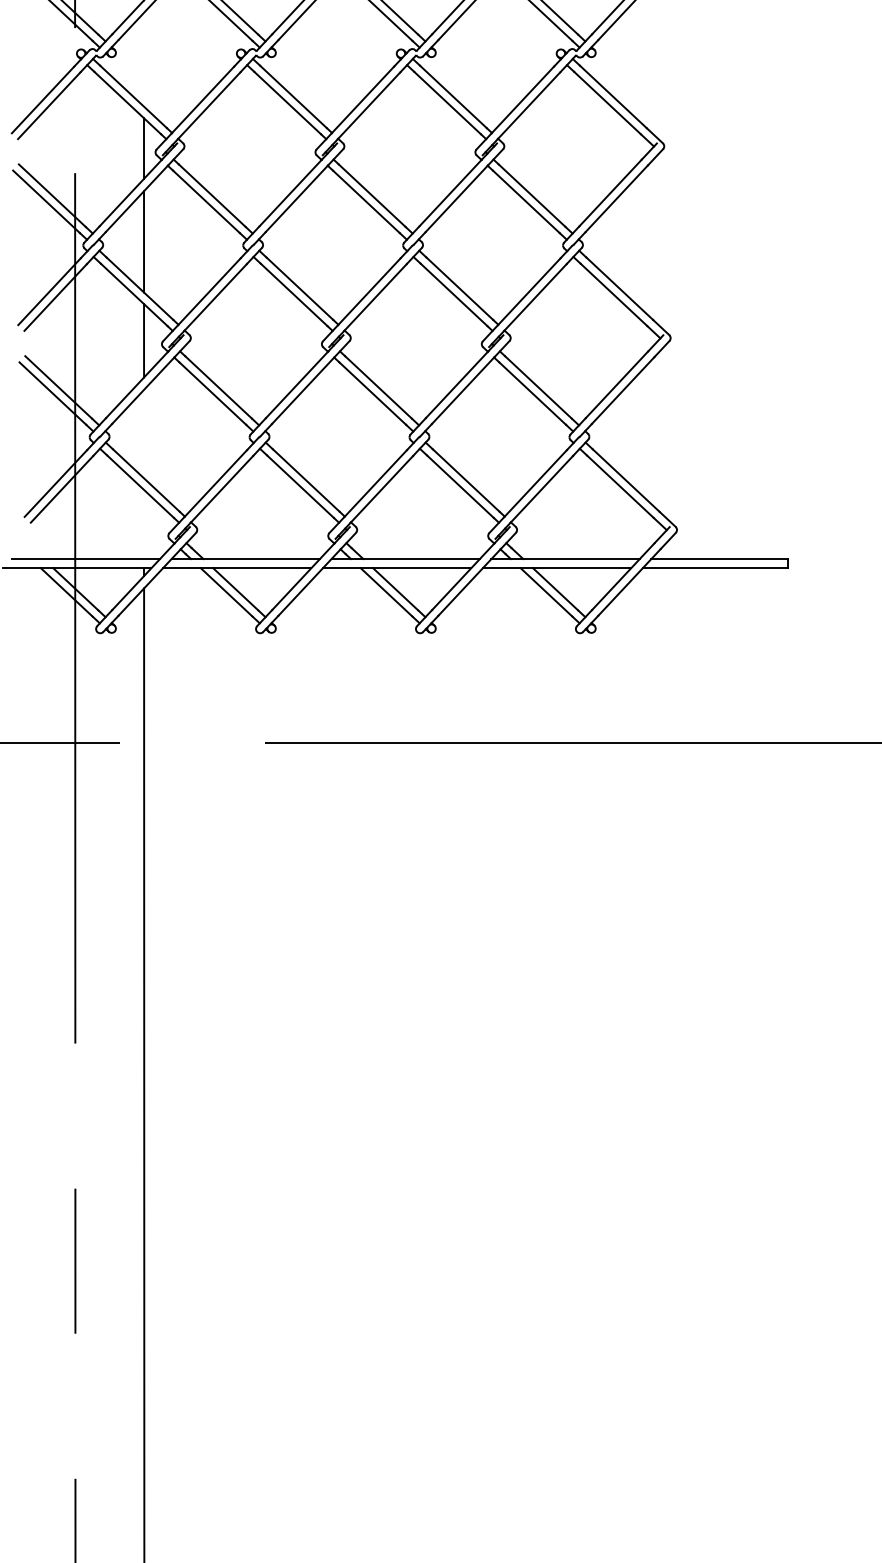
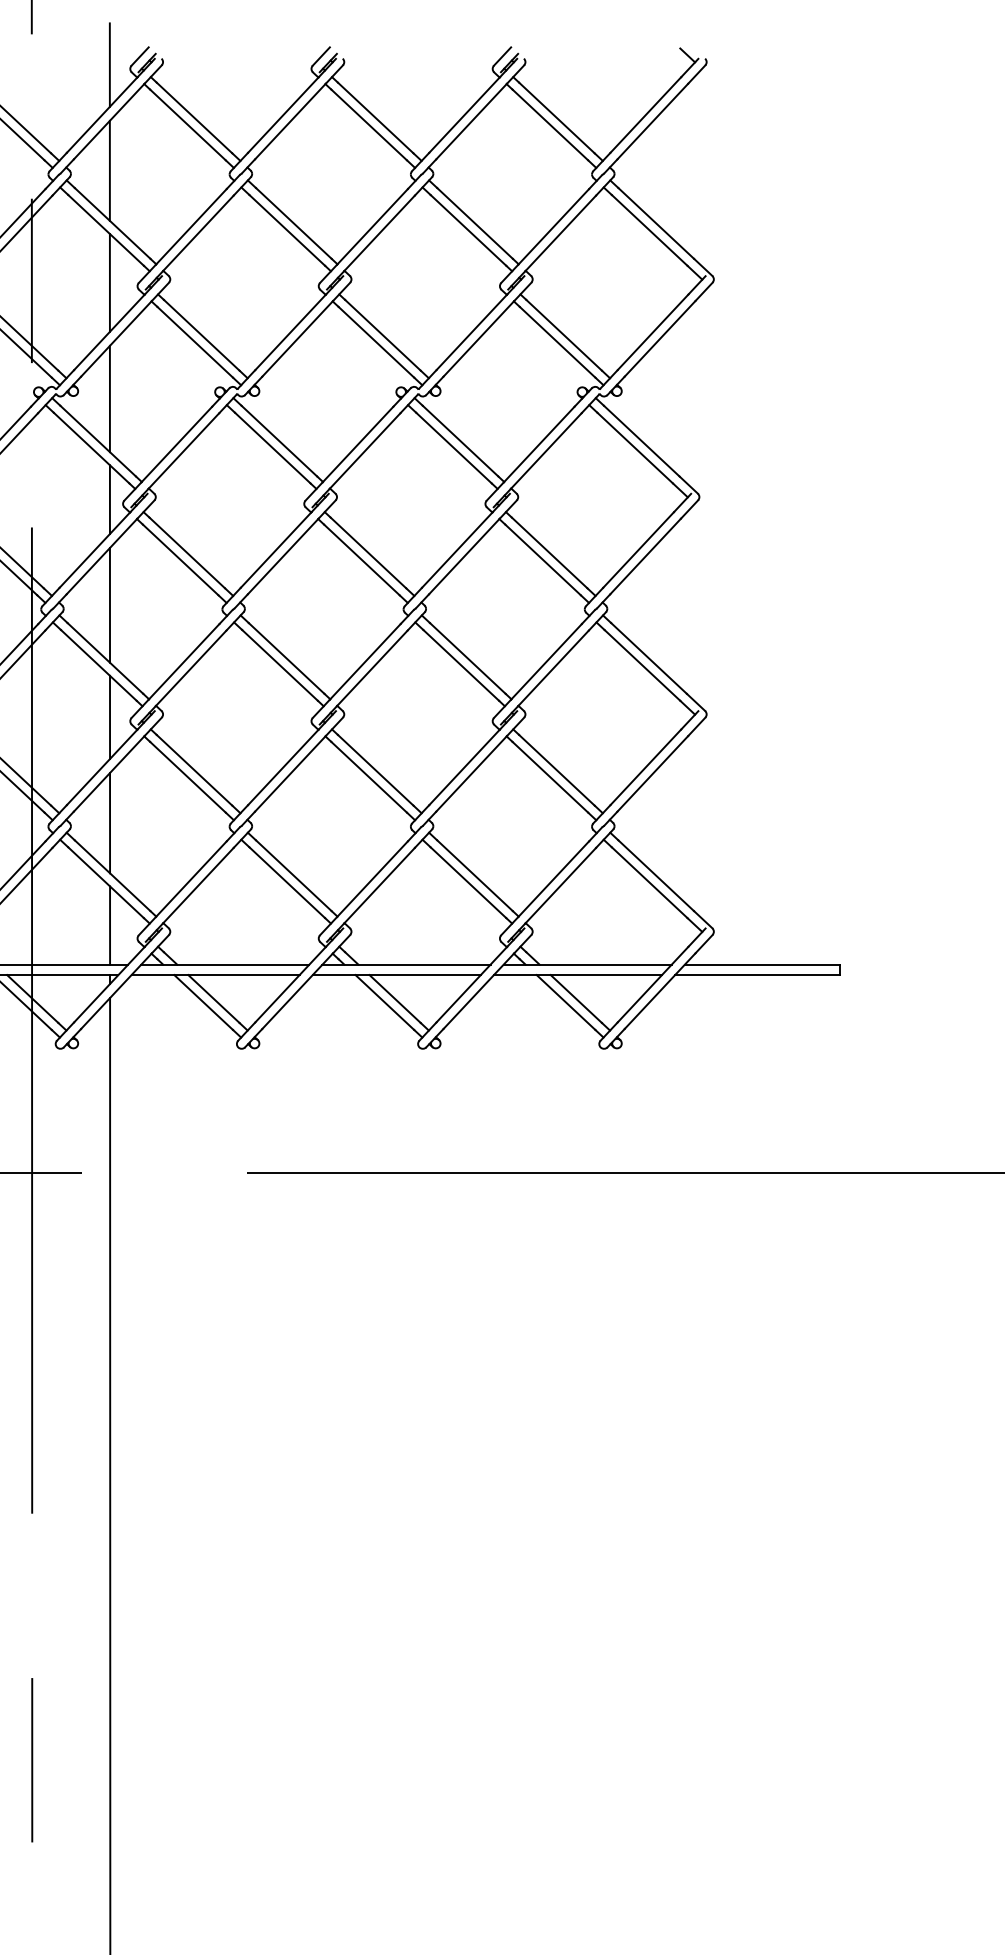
line: (143, 59) -> (109, 398), added
line: (144, 434) -> (110, 823), added
line: (144, 524) -> (110, 925), added

